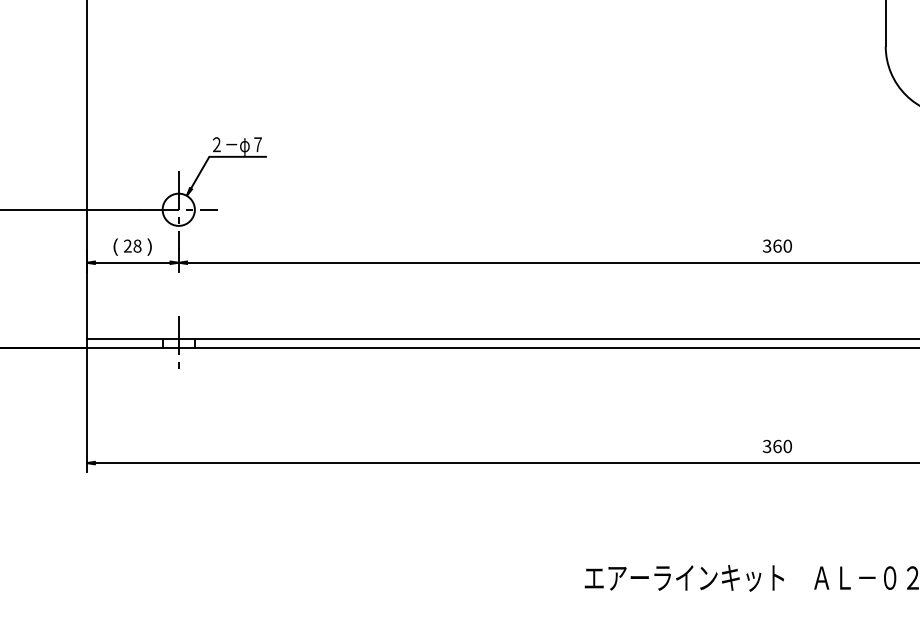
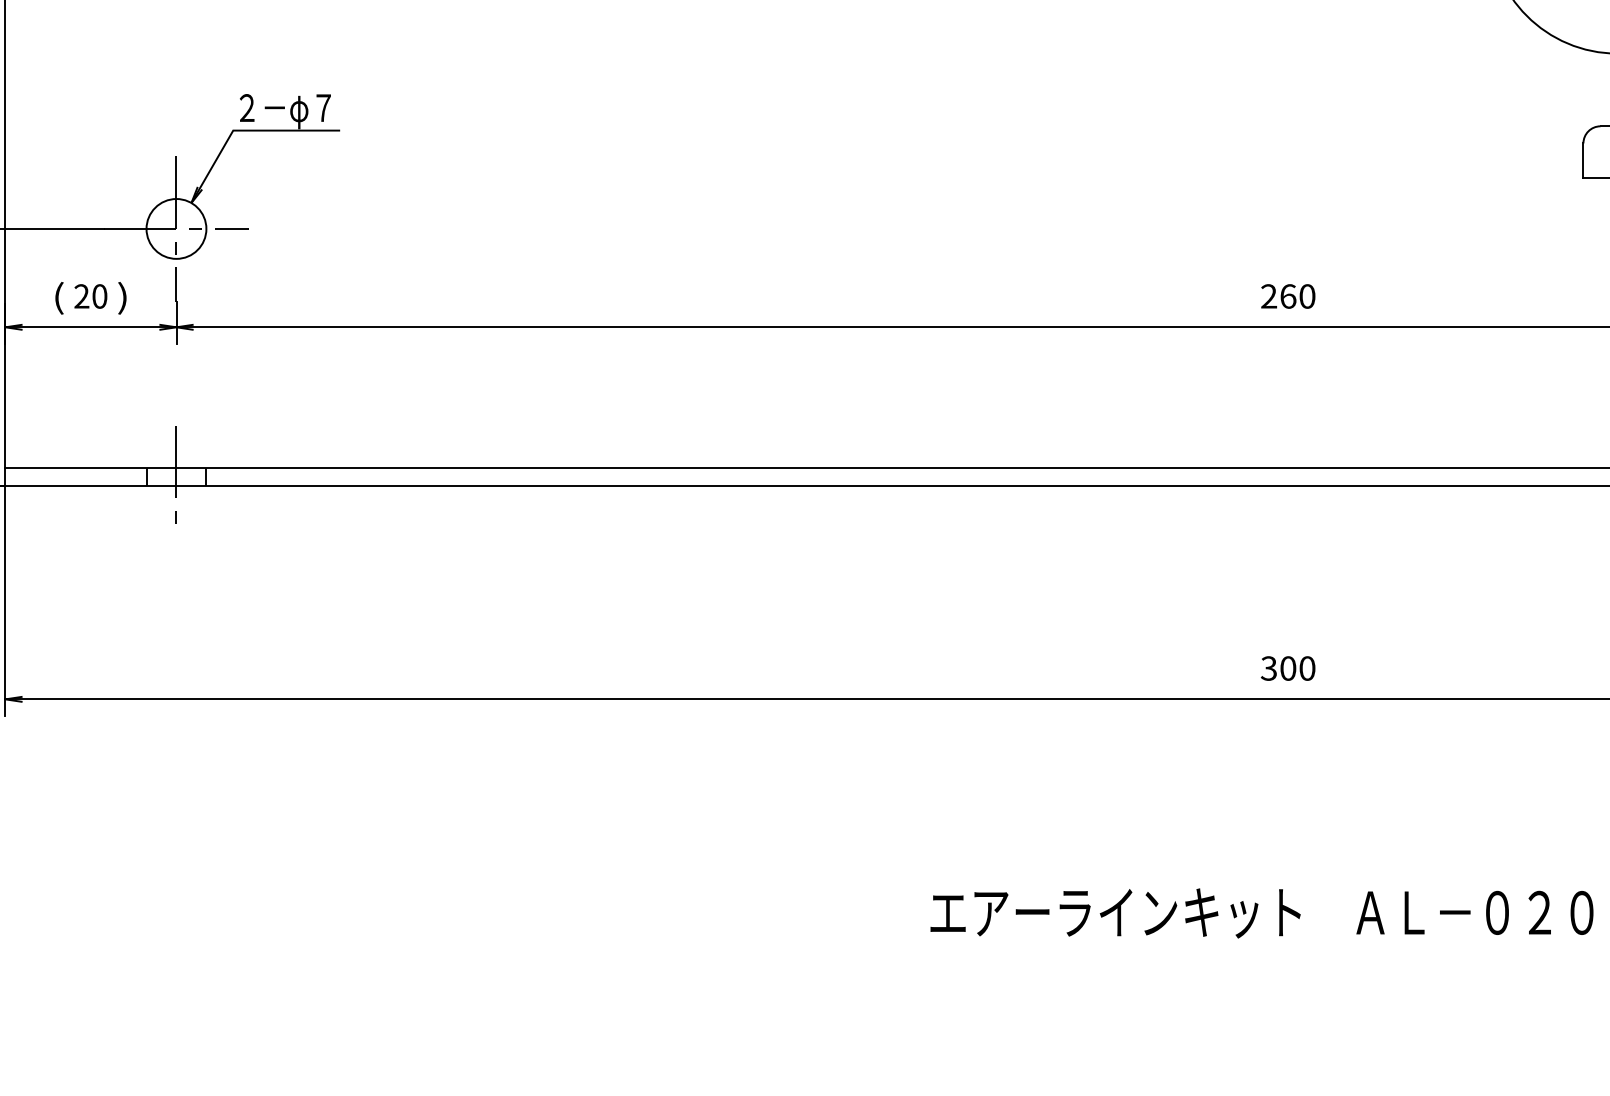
text: (137, 246) -> (99, 297), 28 -> 20
text: (767, 246) -> (1269, 297), 360 -> 260
text: (777, 446) -> (1288, 668), 360 -> 300

